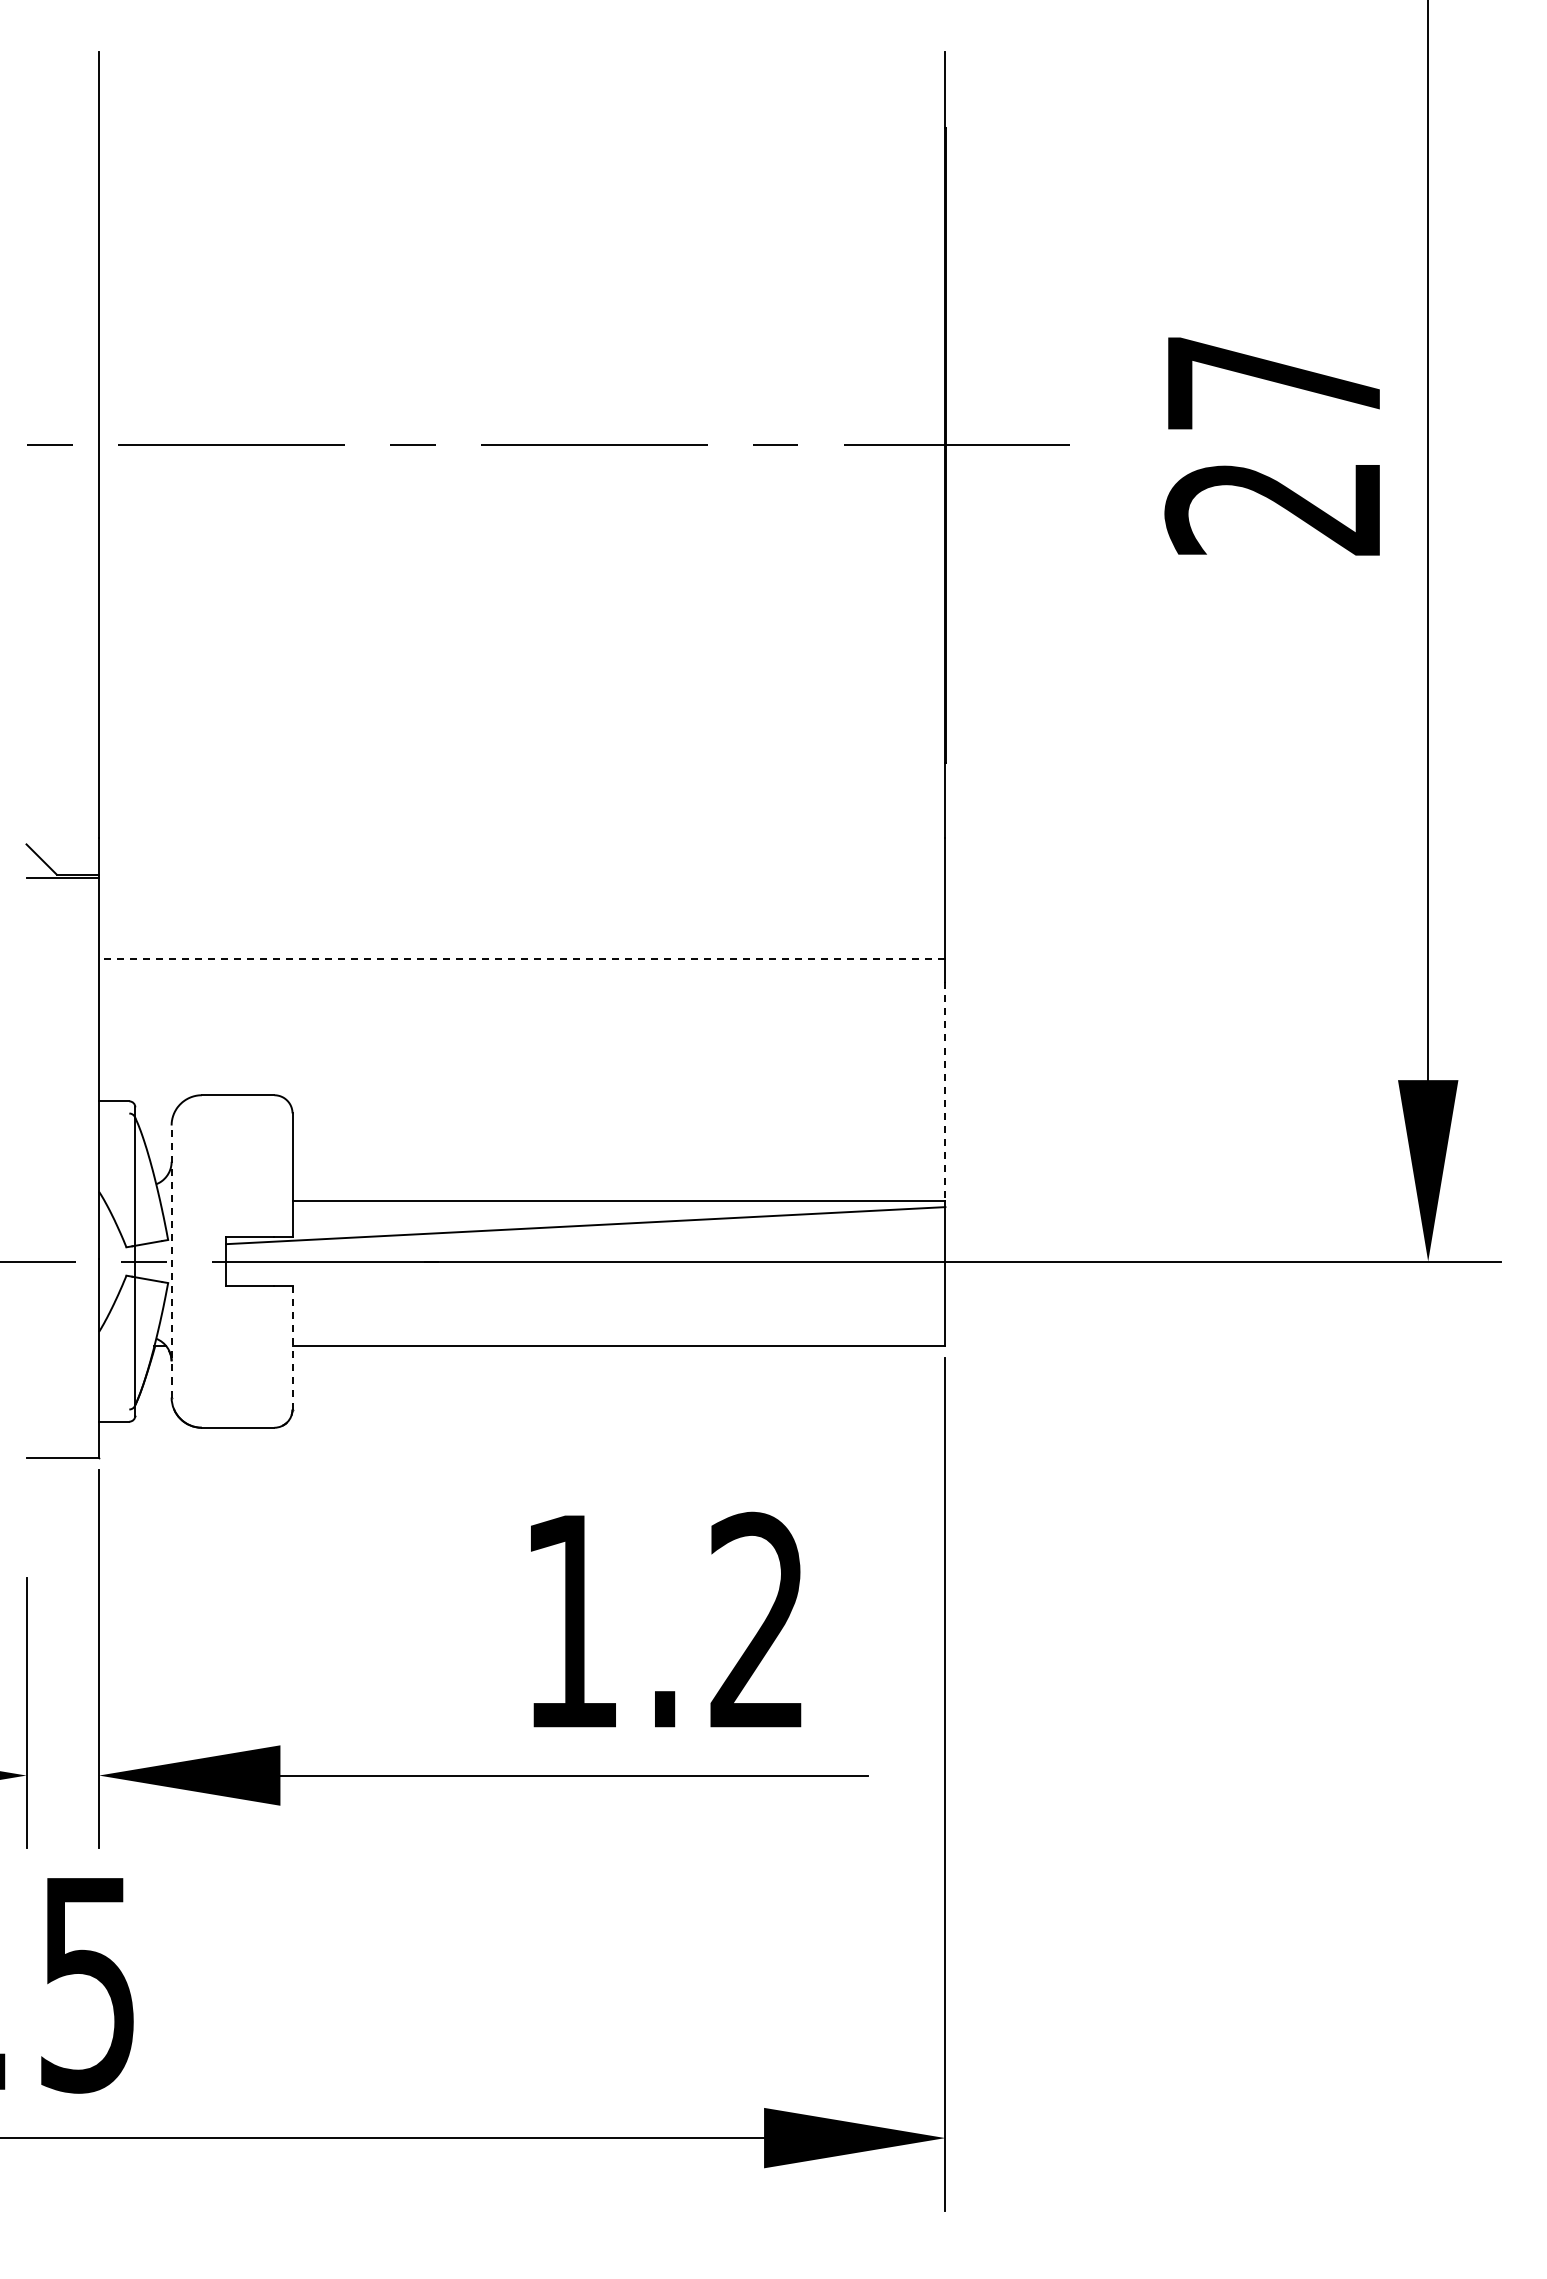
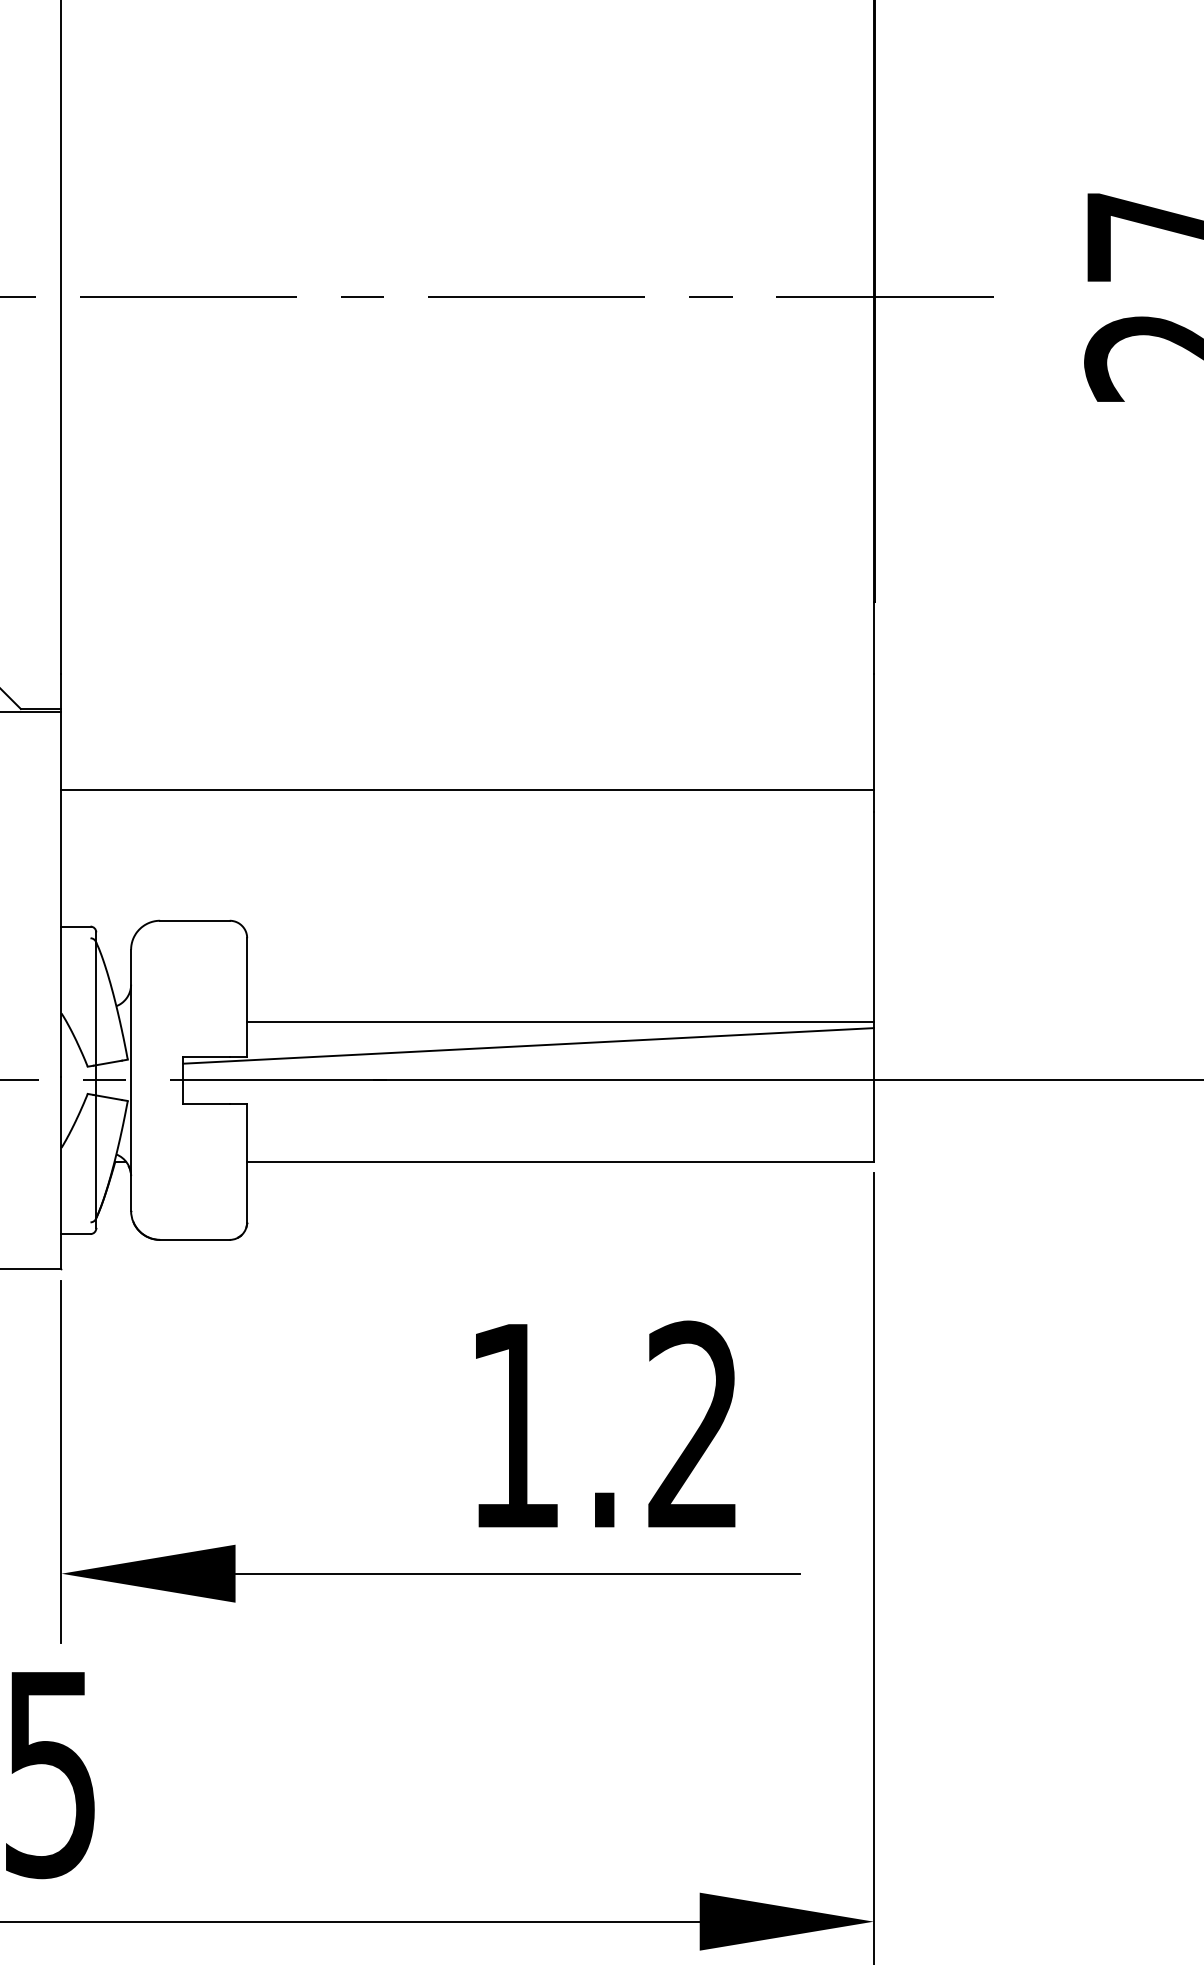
line: (521, 959) -> (466, 790), dashed -> solid
line: (945, 1092) -> (873, 918), dashed -> solid
line: (171, 1261) -> (130, 1080), dashed -> solid
line: (292, 1347) -> (247, 1162), dashed -> solid

